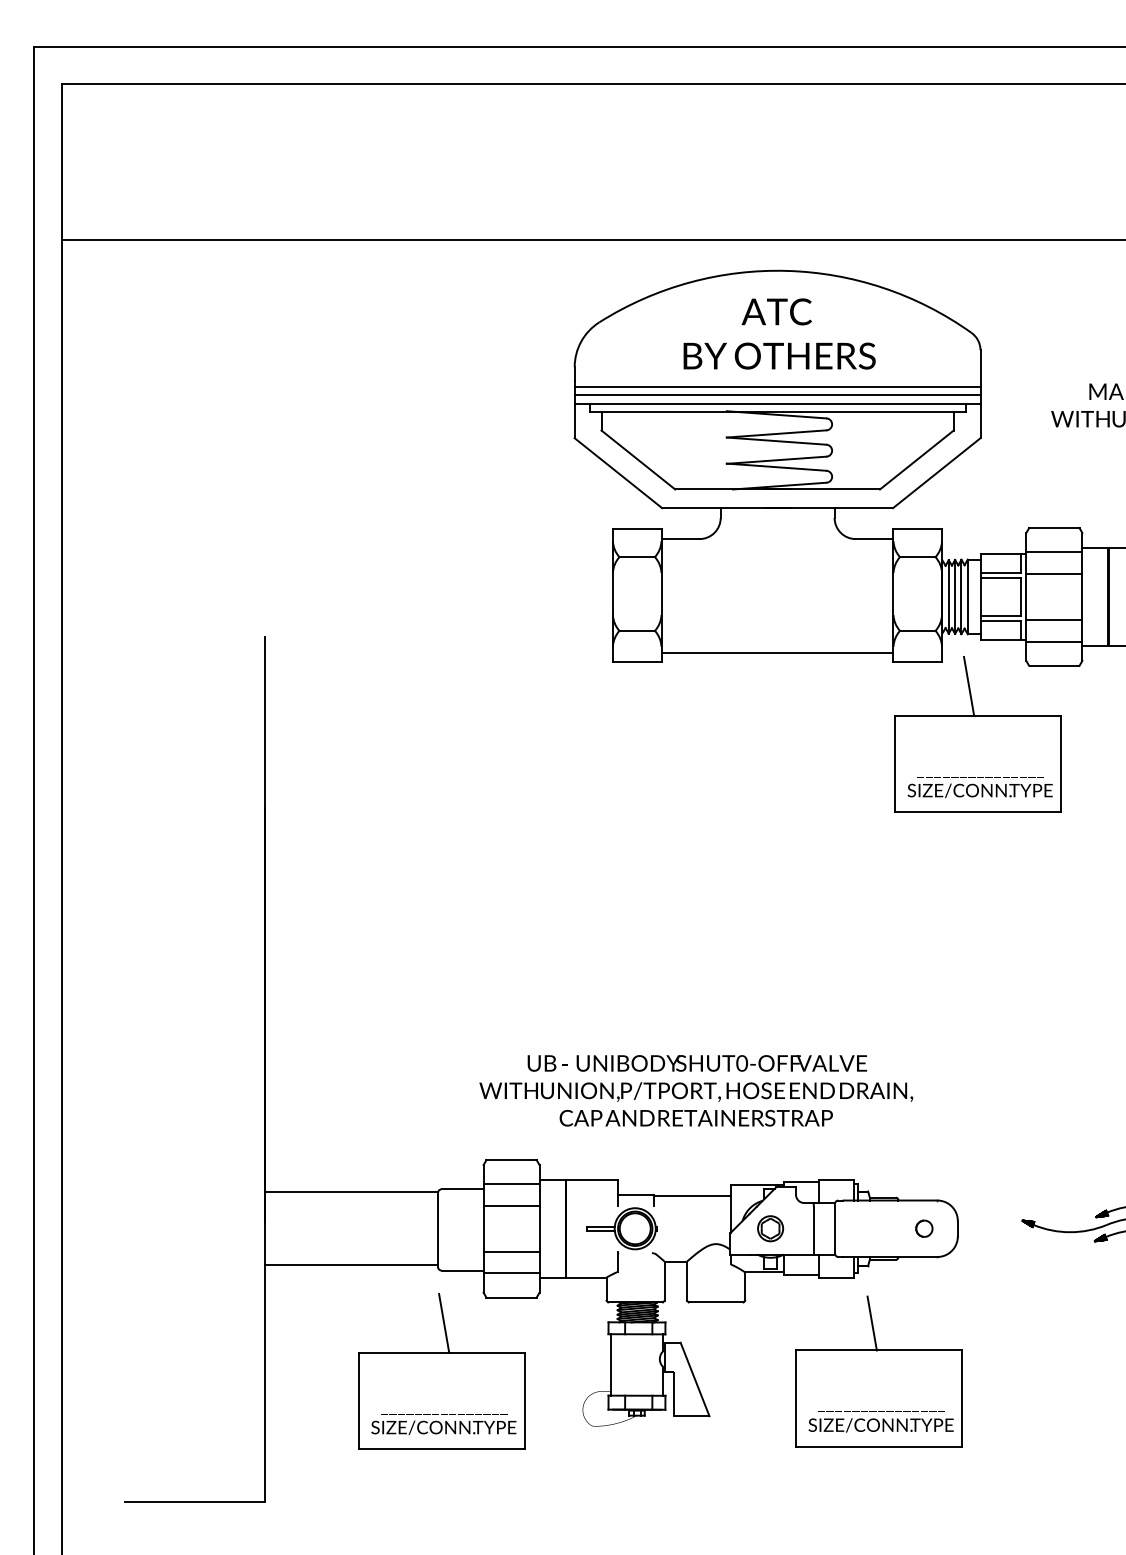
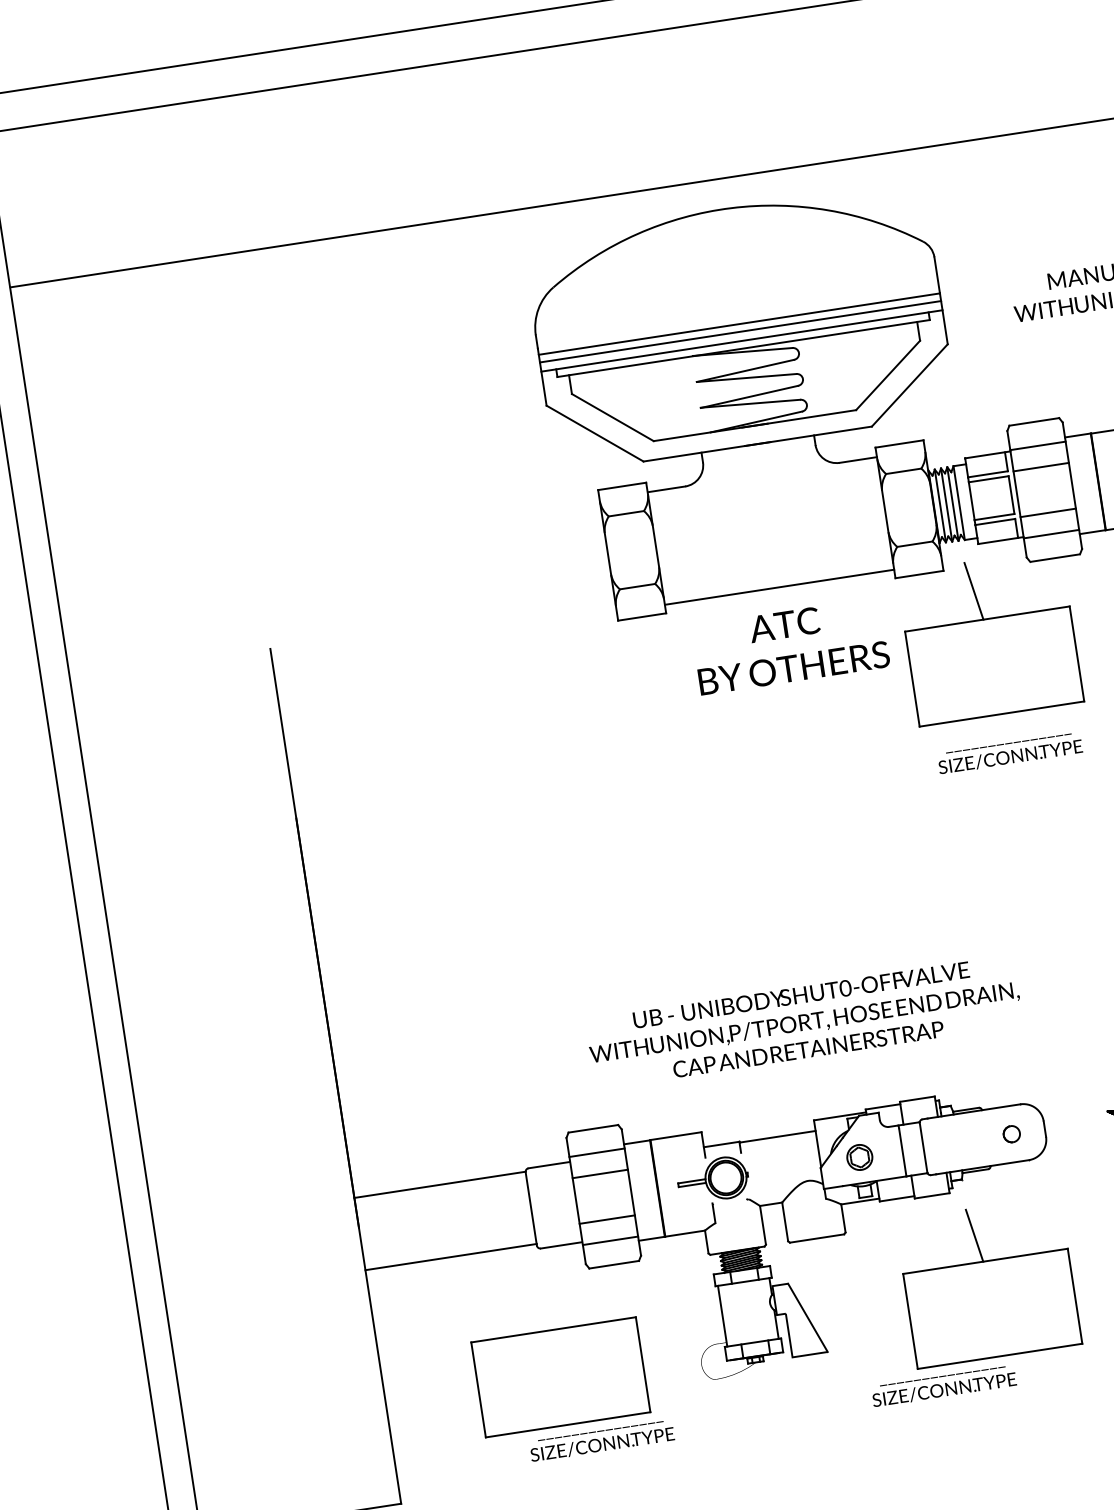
text: (779, 333) -> (790, 645), moved
text: (979, 787) -> (1009, 753), moved
text: (696, 1090) -> (804, 1022), moved
line: (444, 1322) -> (551, 1299), removed
text: (880, 1421) -> (943, 1386), moved
text: (443, 1424) -> (601, 1441), moved

